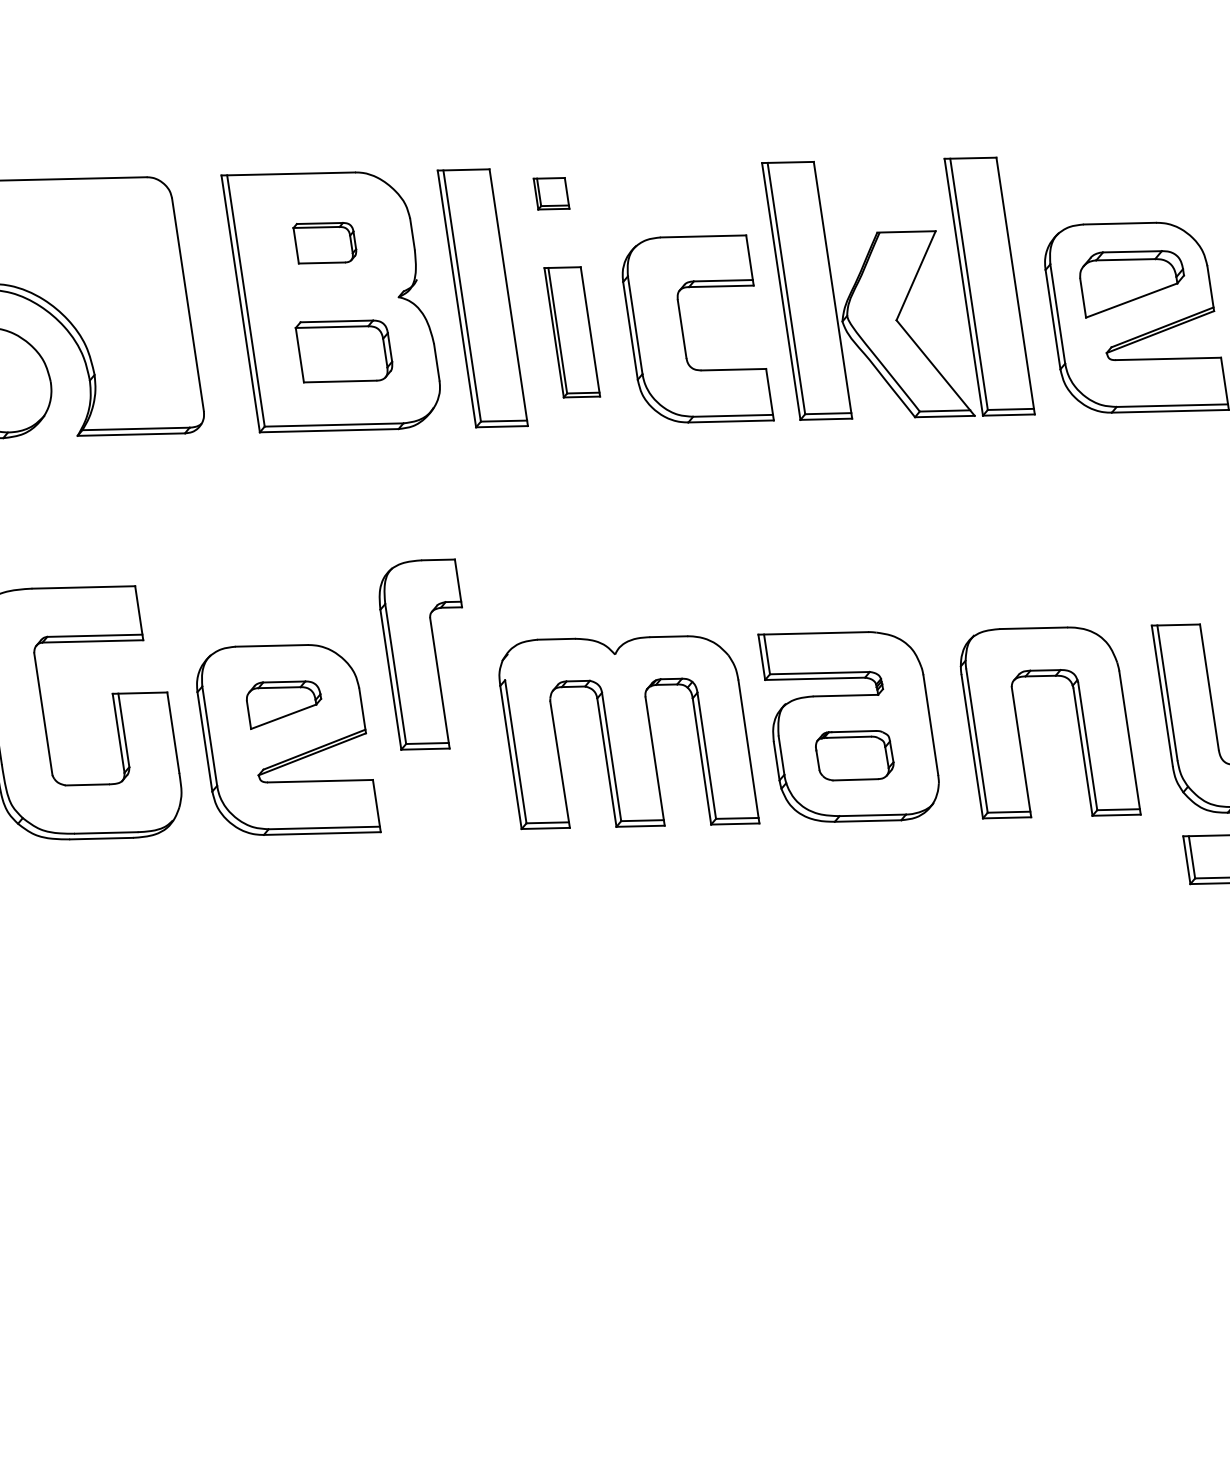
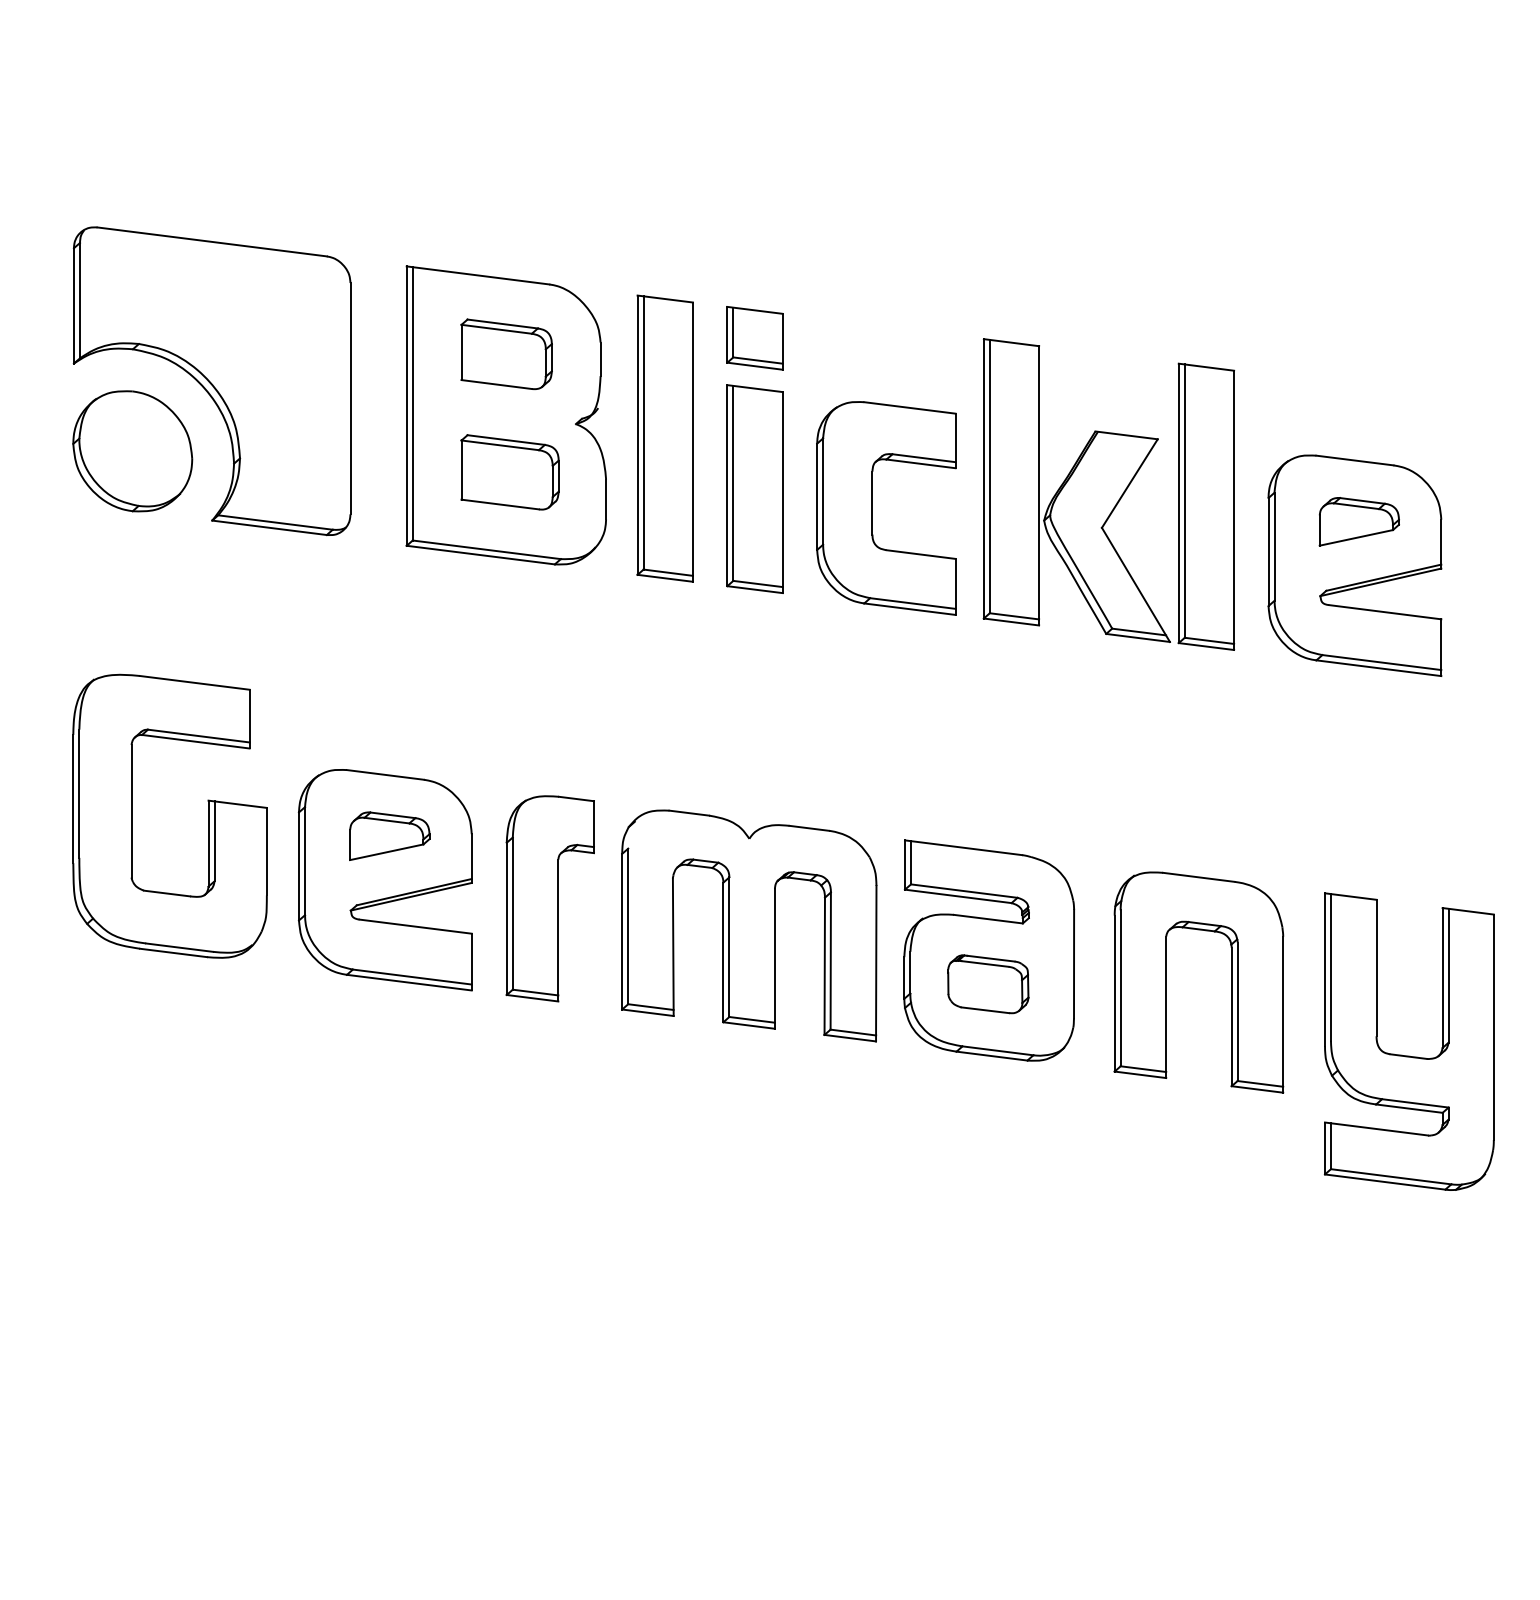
part: (551, 193) -> (754, 338), size x1.67
part: (325, 242) -> (506, 354), size x1.43
part: (1131, 279) -> (1358, 521), size x0.71
part: (571, 331) -> (754, 488), size x1.43
part: (427, 655) -> (549, 898), moved

